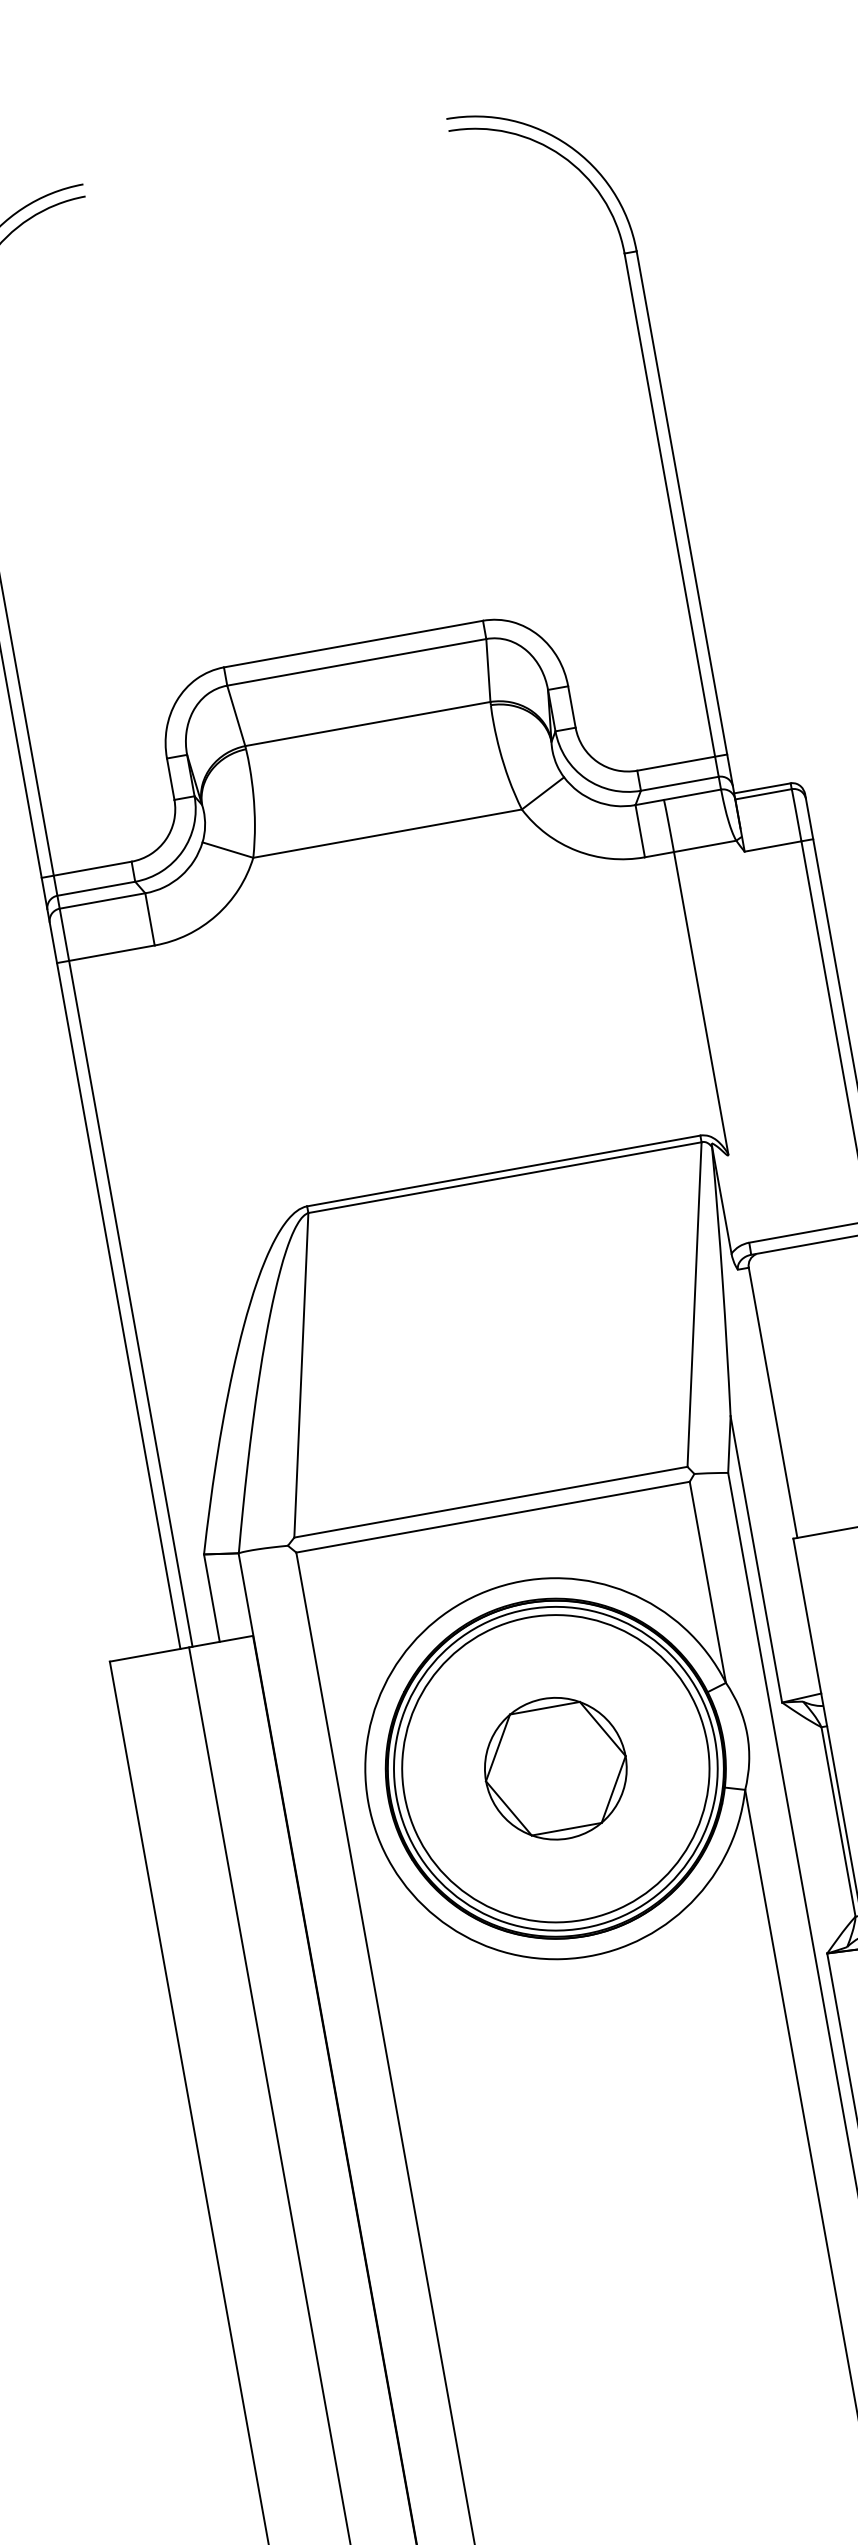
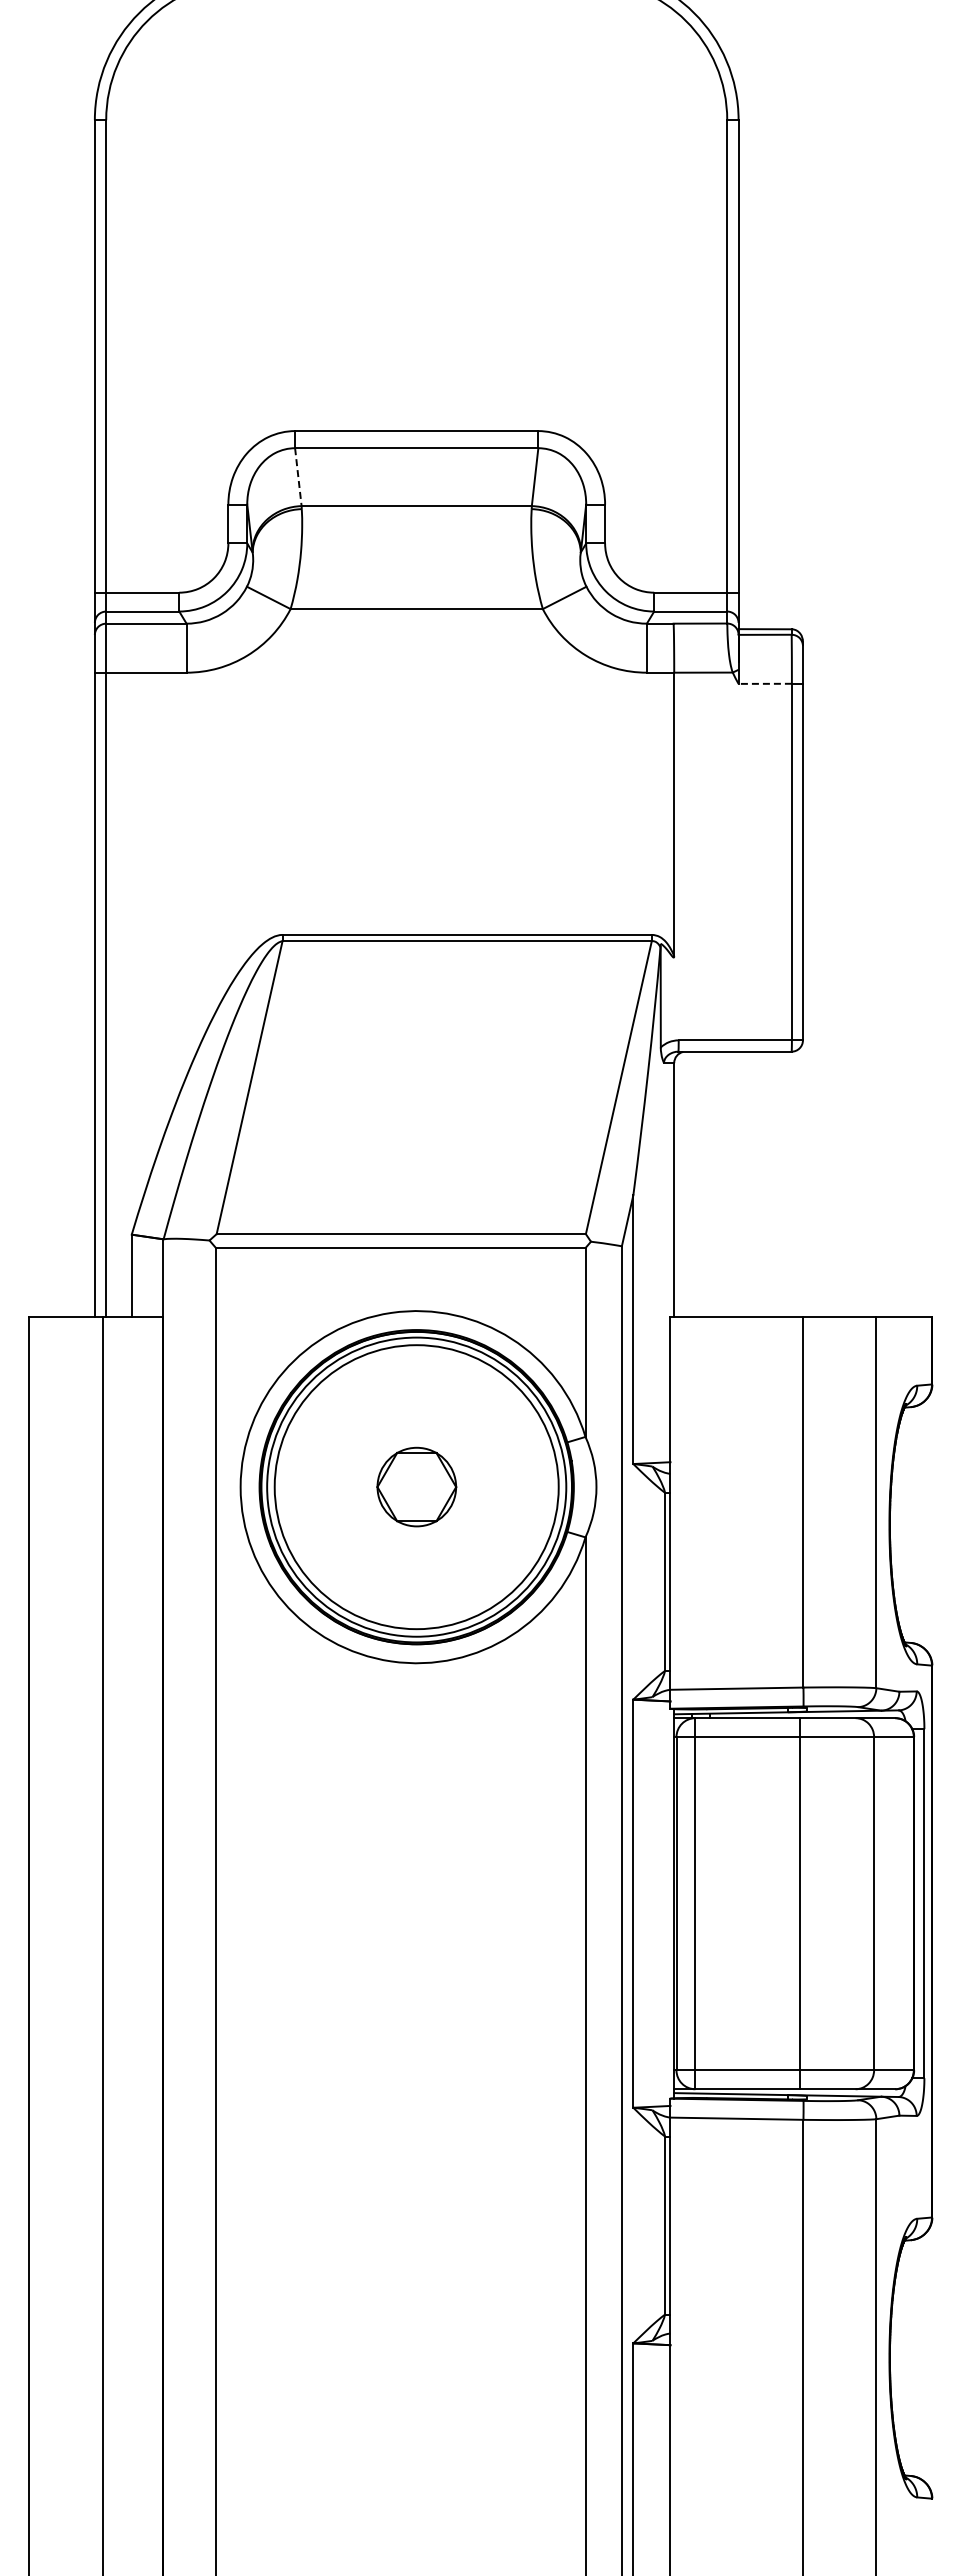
line: (236, 716) -> (298, 477), solid -> dashed
line: (773, 846) -> (765, 683), solid -> dashed
part: (555, 1768) -> (416, 1486), size x0.6

